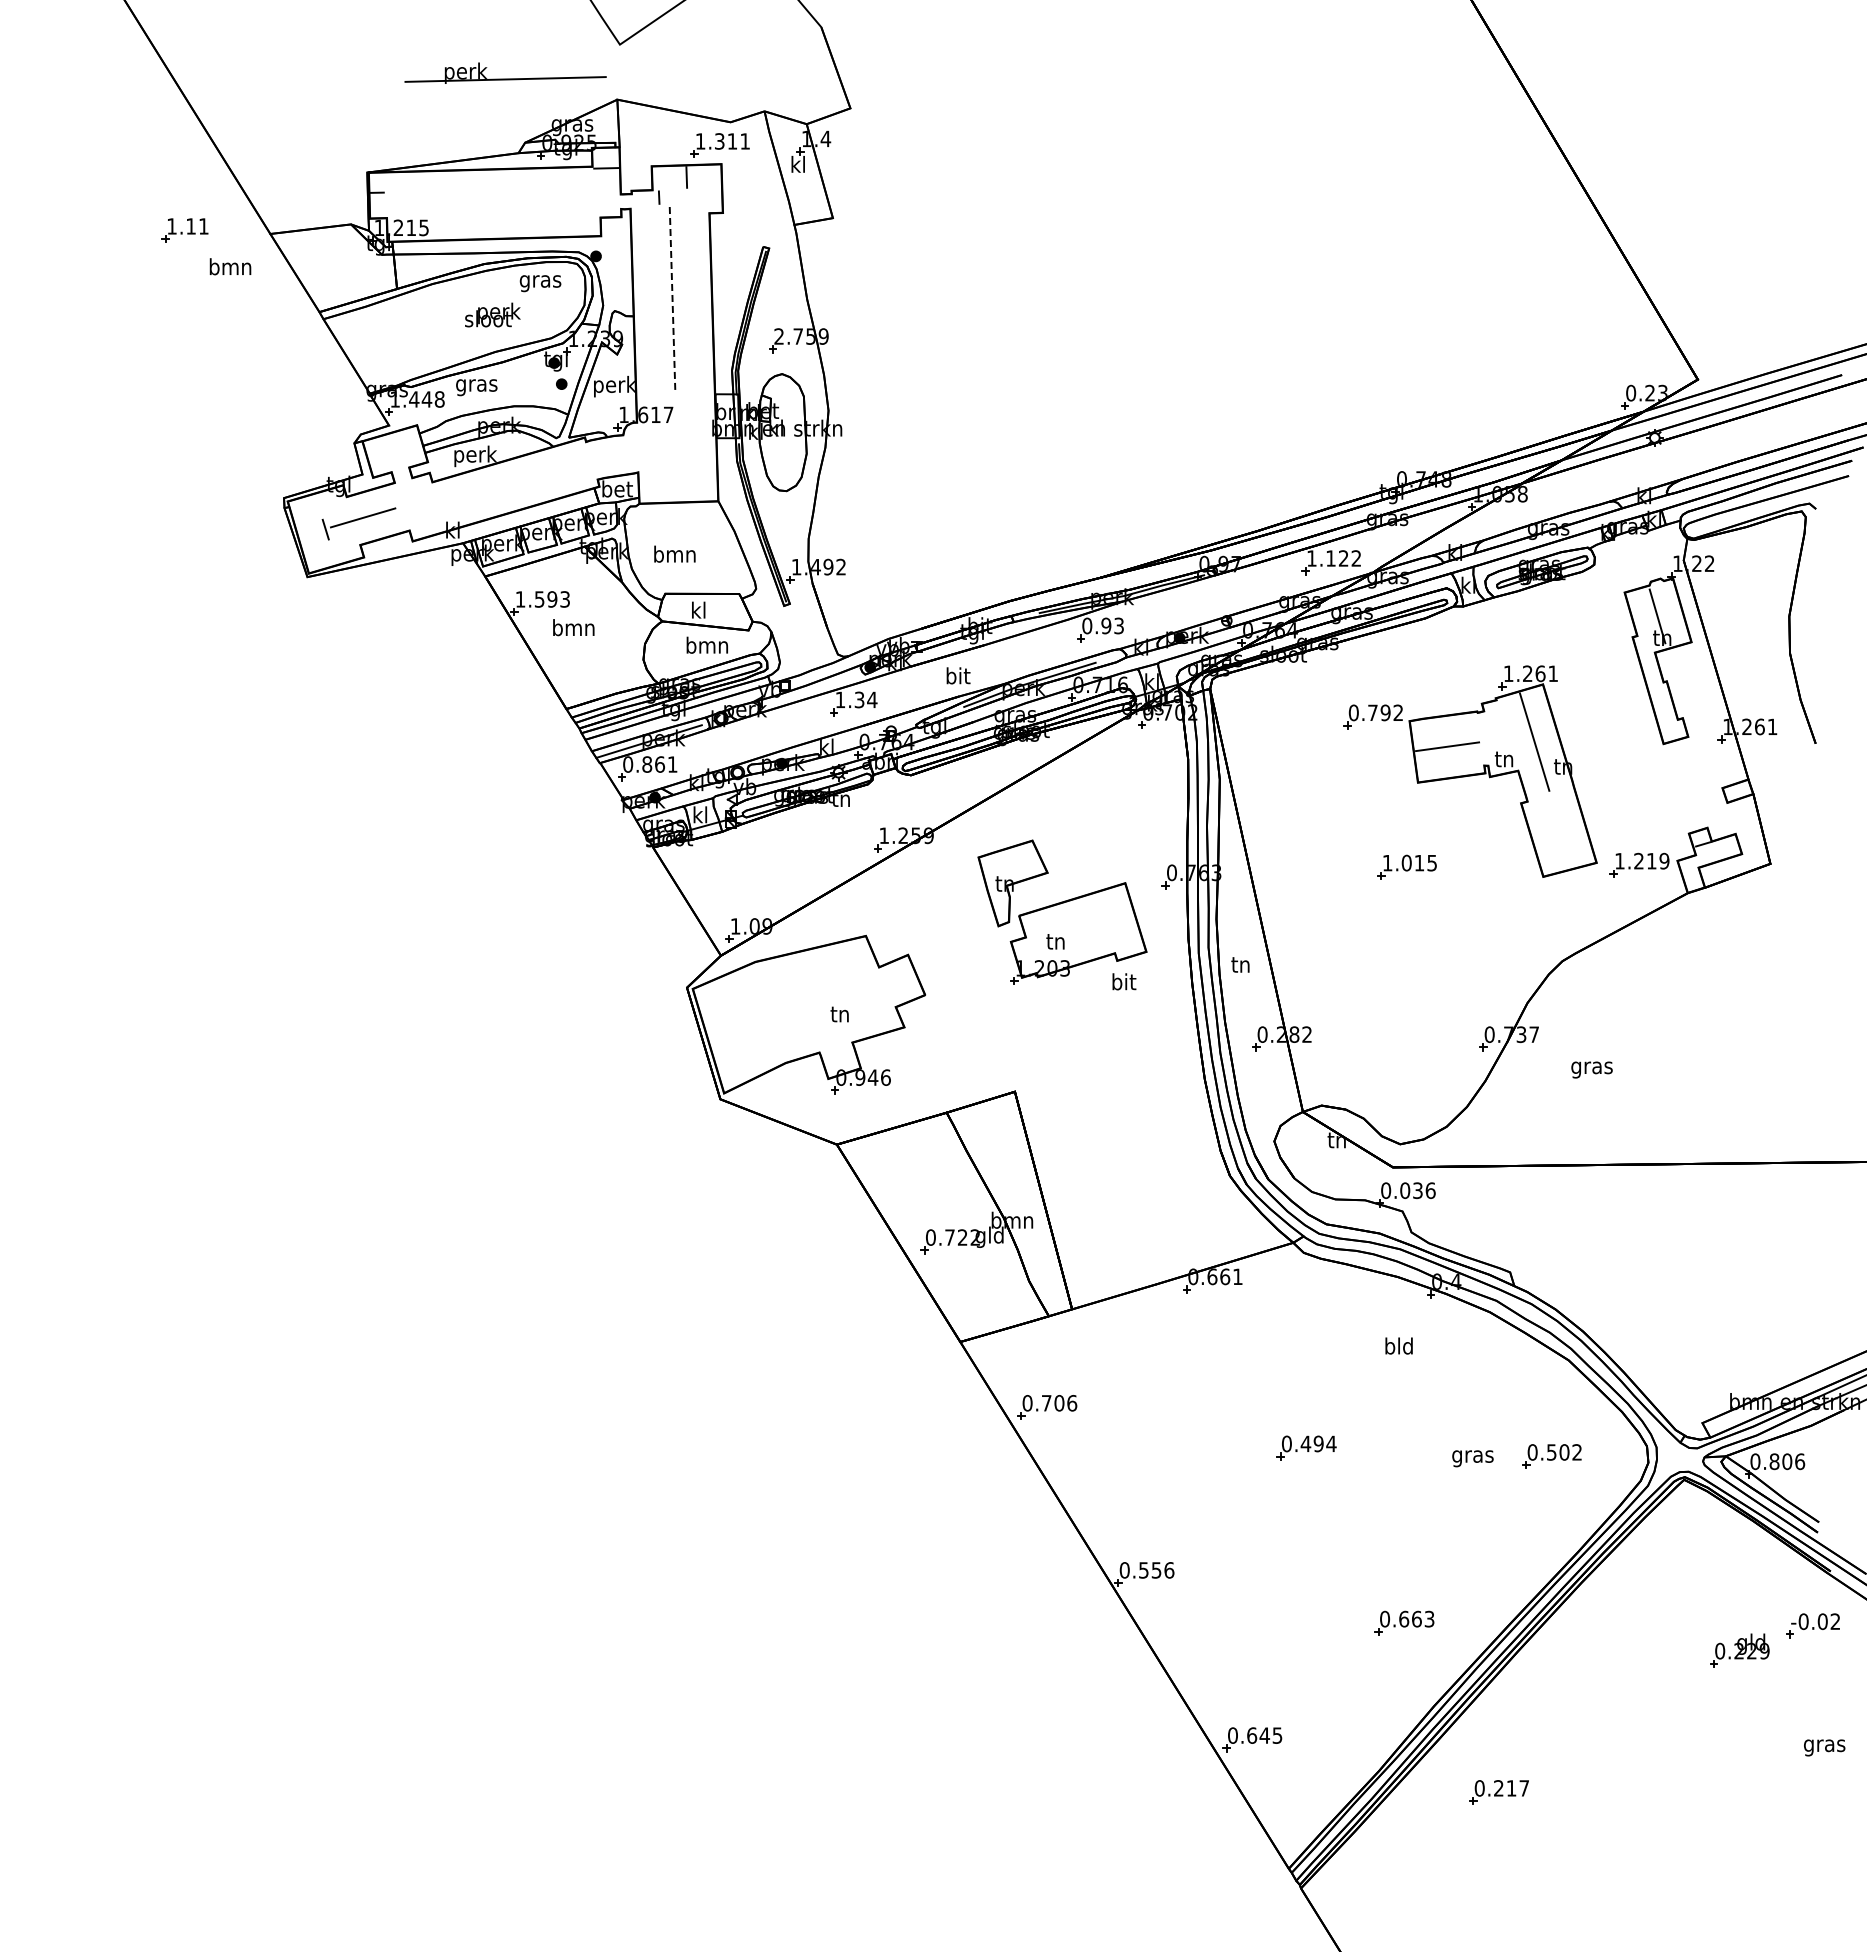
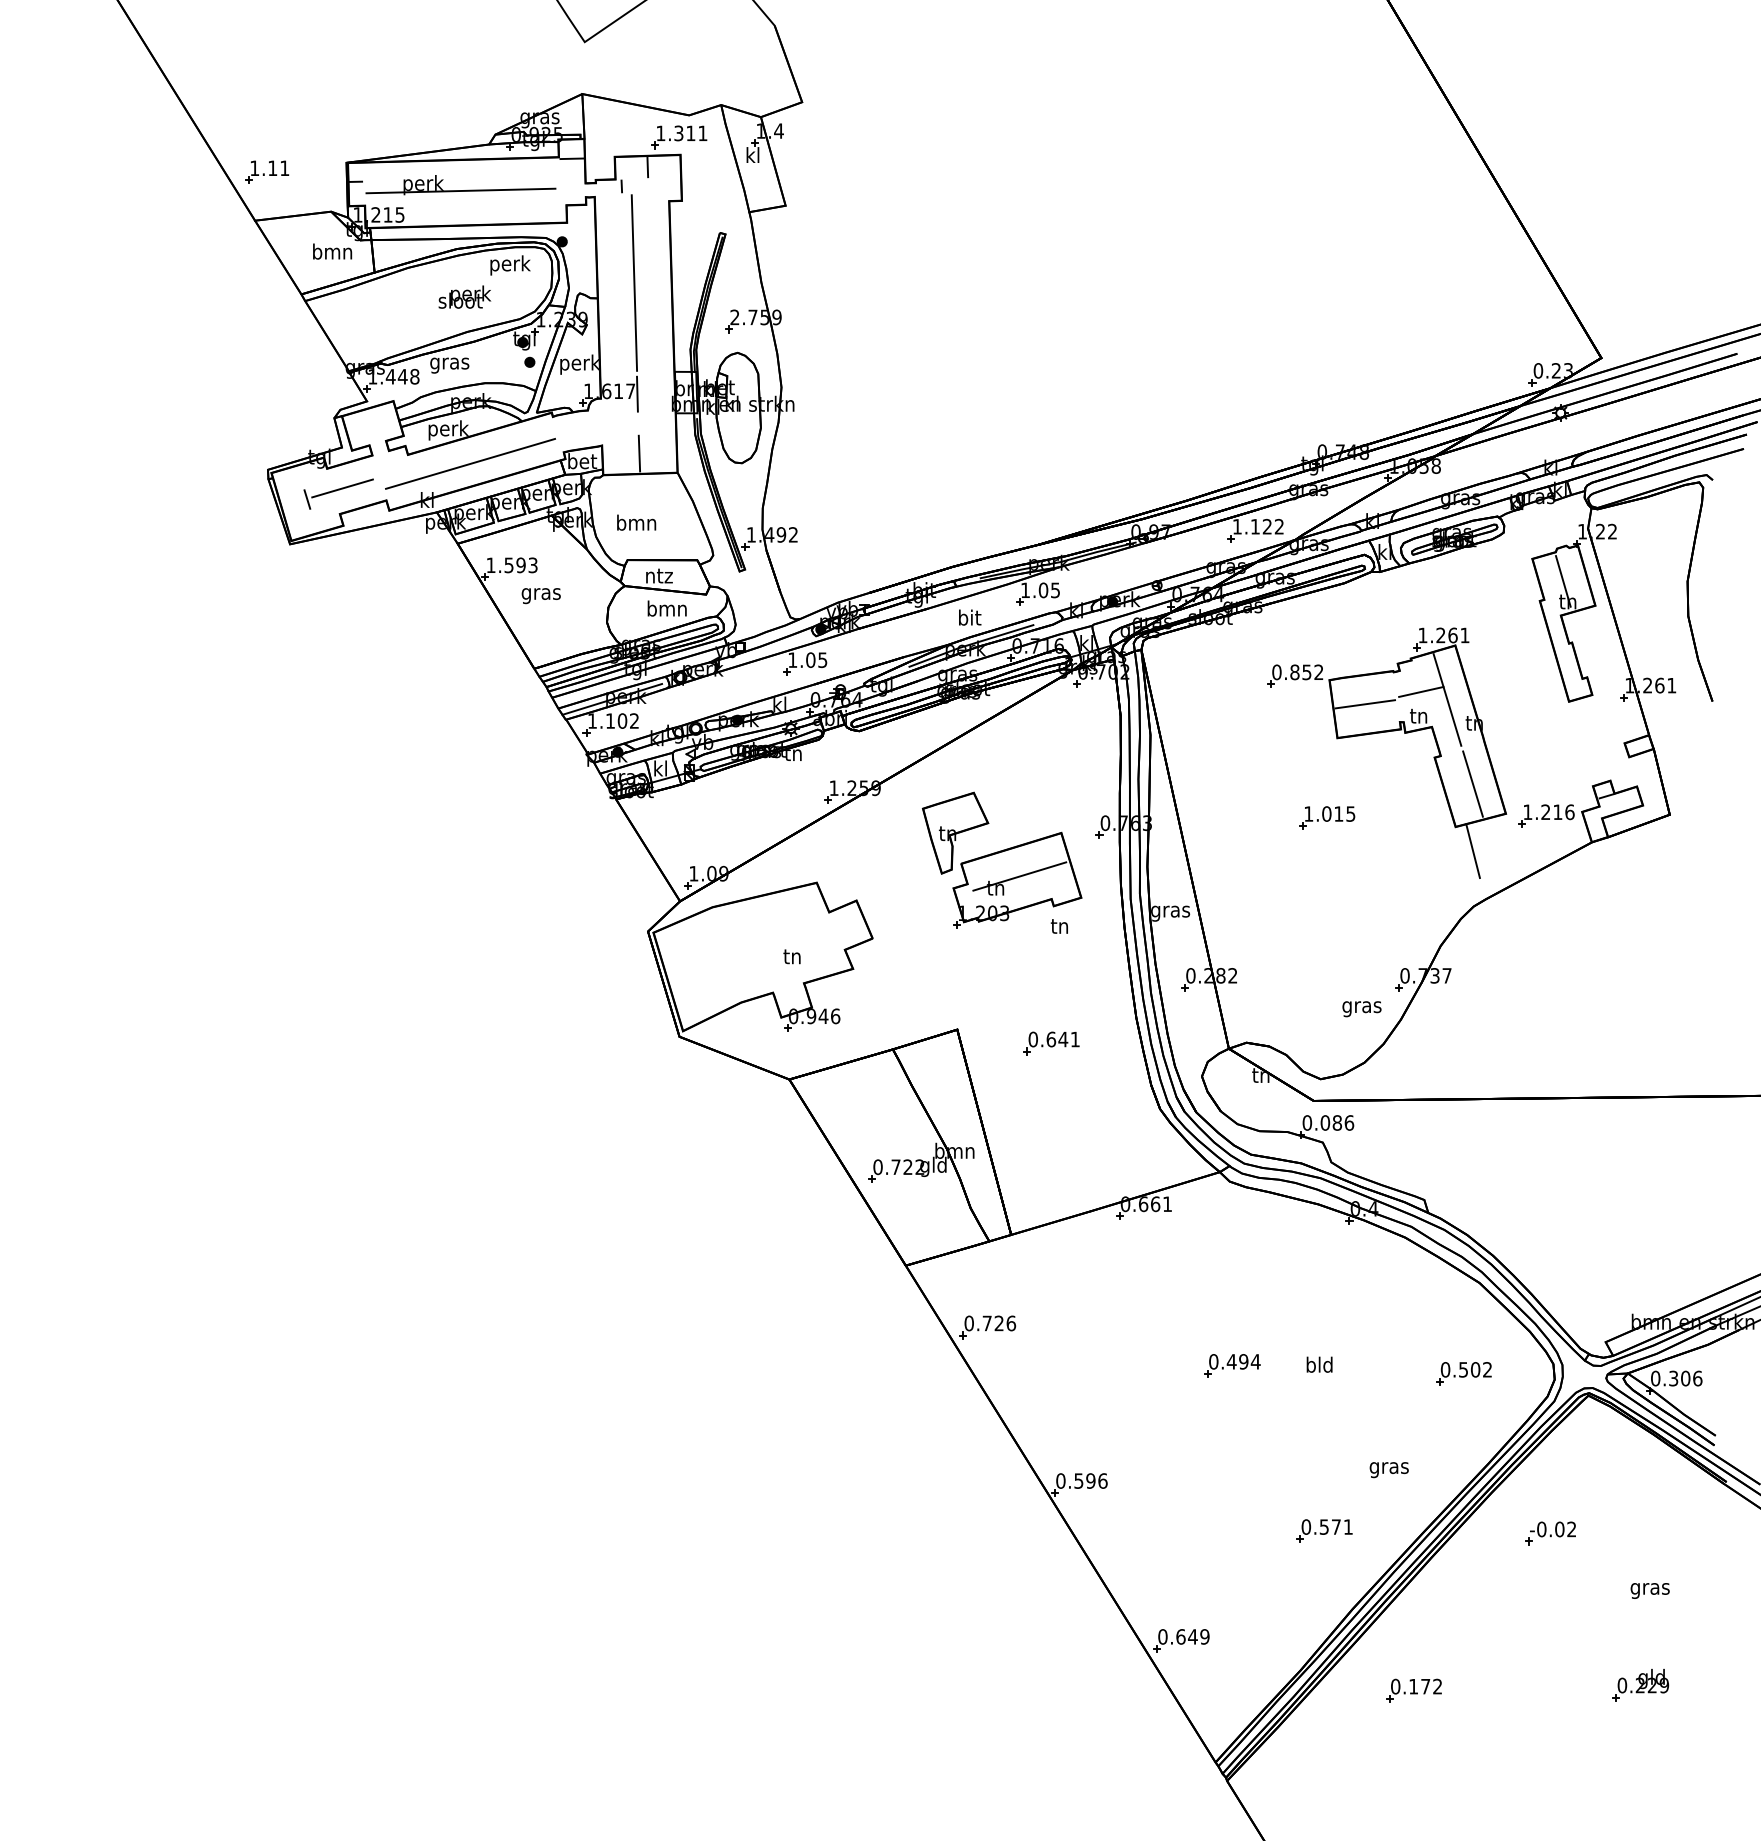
part: (505, 72) -> (460, 184), moved
part: (184, 230) -> (266, 172), moved
text: (230, 266) -> (332, 251), moved
text: (541, 281) -> (510, 265), gras -> perk
line: (672, 300) -> (634, 283), dashed -> solid
line: (675, 417) -> (637, 393), added
line: (677, 480) -> (639, 453), added
line: (498, 491) -> (470, 463), added
text: (699, 609) -> (659, 574), kl -> ntz
text: (1102, 625) -> (1039, 589), 0.93 -> 1.05
text: (573, 629) -> (540, 593), bmn -> gras
text: (958, 675) -> (970, 617), moved
text: (865, 699) -> (816, 659), 1.34 -> 1.05
text: (1379, 712) -> (1301, 671), 0.792 -> 0.852
line: (1506, 733) -> (1420, 691), added
text: (650, 764) -> (613, 721), 0.861 -> 1.102
line: (1561, 830) -> (1472, 783), added
text: (1664, 860) -> (1569, 811), 1.219 -> 1.216
line: (1561, 902) -> (1472, 851), added
line: (1081, 929) -> (1020, 876), added
text: (1240, 967) -> (1170, 912), tn -> gras
text: (1124, 981) -> (1060, 925), bit -> tn
text: (1591, 1069) -> (1361, 1008), moved
part: (1114, 1105) -> (1051, 1042), added
text: (1417, 1190) -> (1336, 1122), 0.036 -> 0.086
text: (1398, 1345) -> (1319, 1364), moved
text: (1059, 1403) -> (999, 1323), 0.706 -> 0.726
text: (1472, 1458) -> (1388, 1469), moved
text: (1774, 1461) -> (1673, 1378), 0.806 -> 0.306
text: (1156, 1570) -> (1090, 1481), 0.556 -> 0.596
text: (1416, 1618) -> (1336, 1526), 0.663 -> 0.571
part: (1812, 1625) -> (1550, 1533), moved
part: (1739, 1650) -> (1640, 1684), moved
text: (1277, 1735) -> (1204, 1636), 0.645 -> 0.649
text: (1824, 1747) -> (1650, 1590), moved
text: (1511, 1788) -> (1425, 1686), 0.217 -> 0.172

